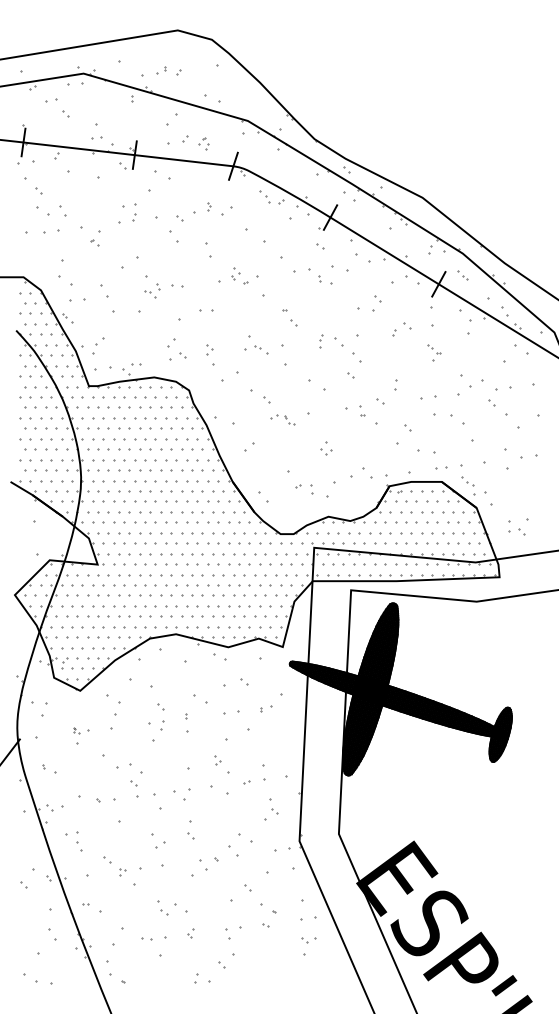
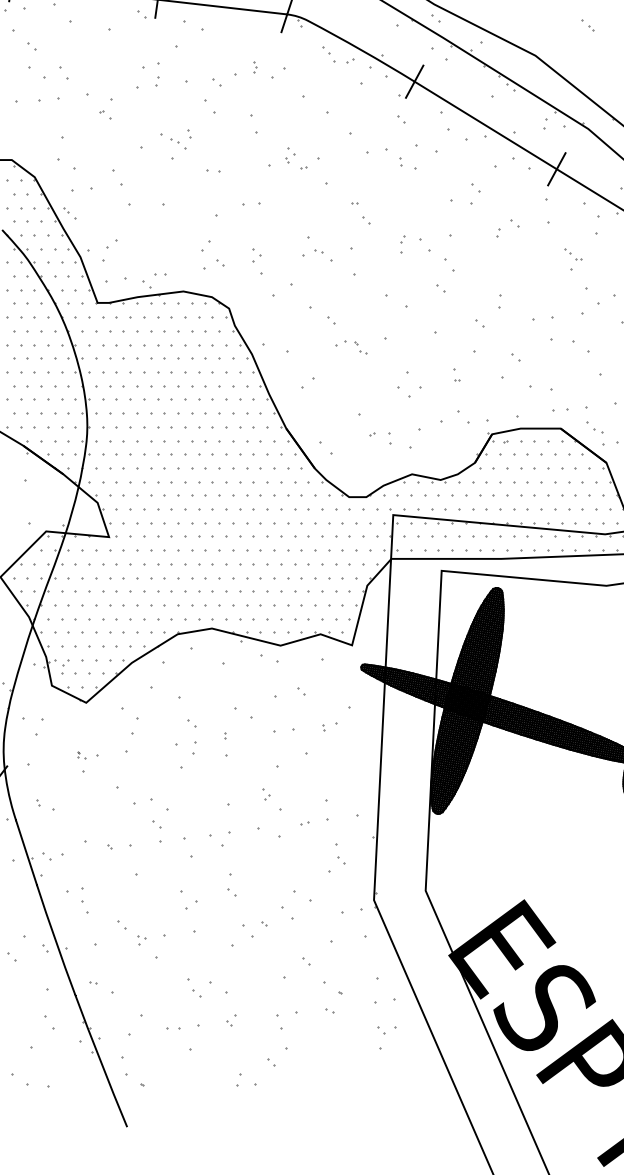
part: (462, 275) -> (587, 25), moved
part: (152, 290) -> (181, 139), moved
part: (434, 352) -> (573, 258), moved
part: (362, 410) -> (456, 374), moved
part: (326, 448) -> (409, 384), size x1.6

